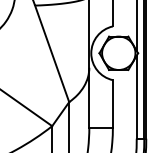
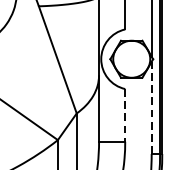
line: (136, 97) -> (151, 108), solid -> dashed
line: (112, 103) -> (124, 114), solid -> dashed

